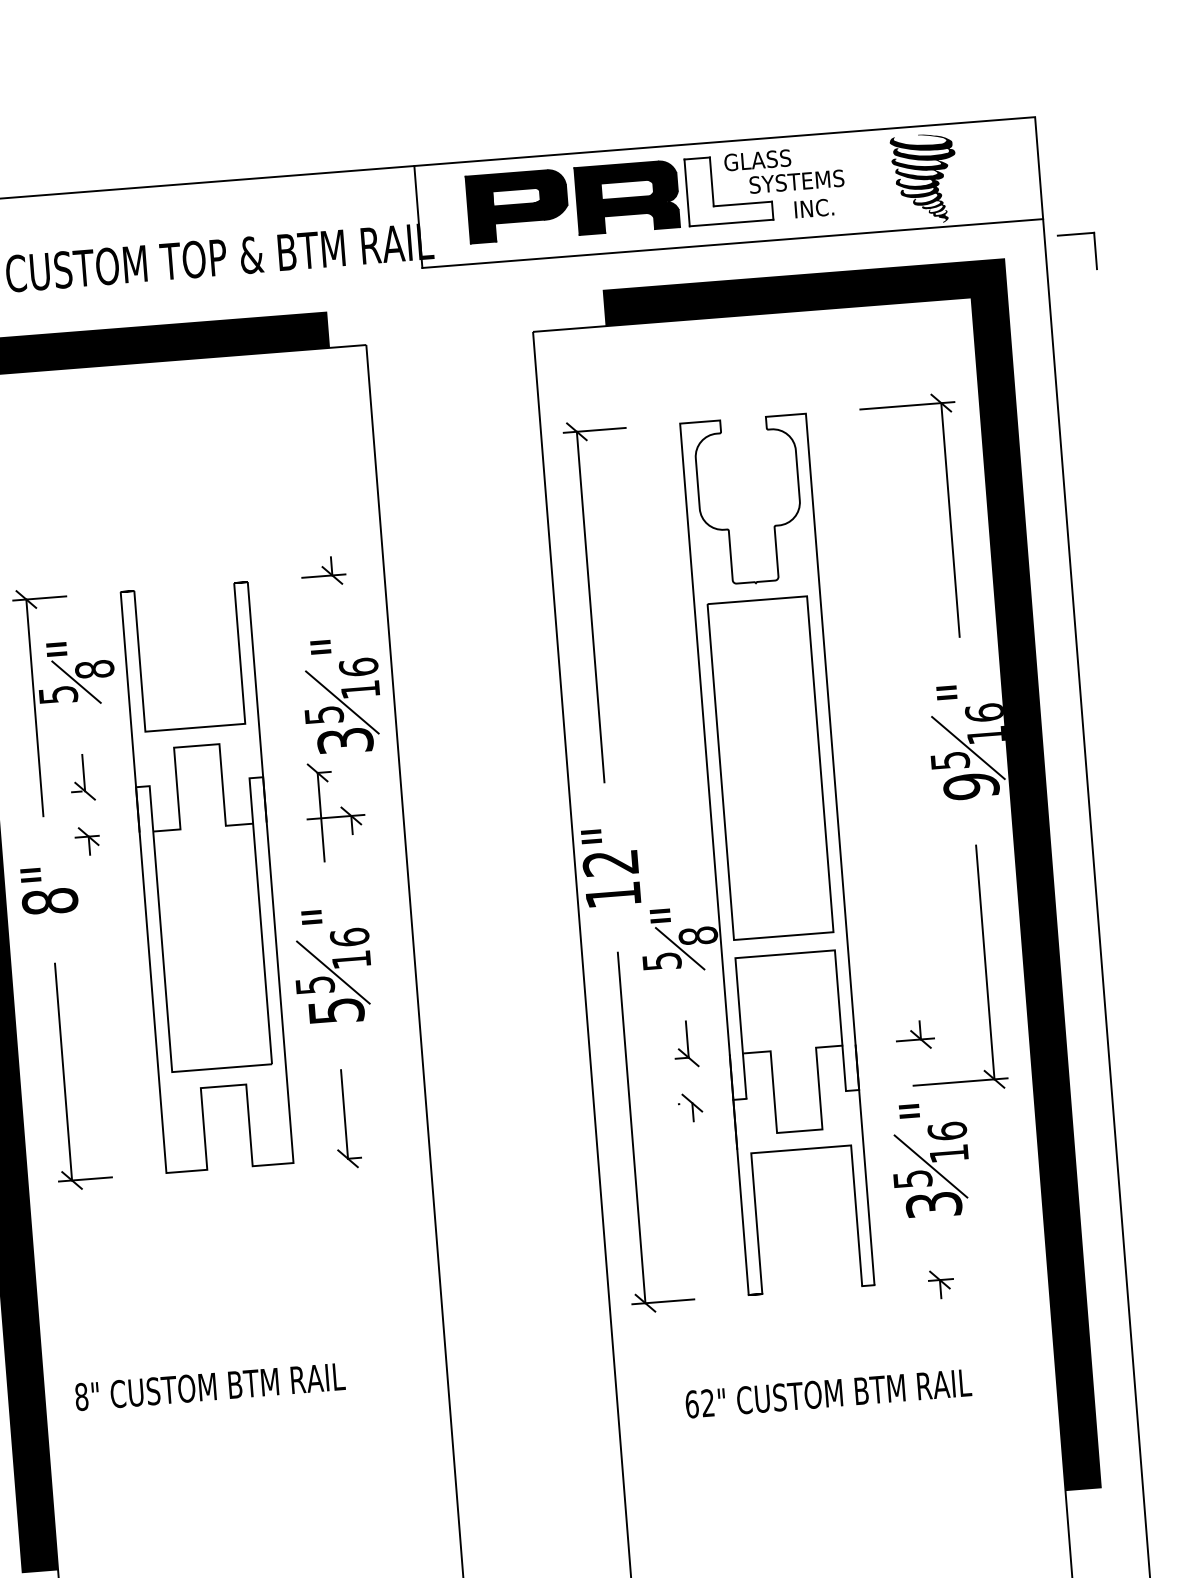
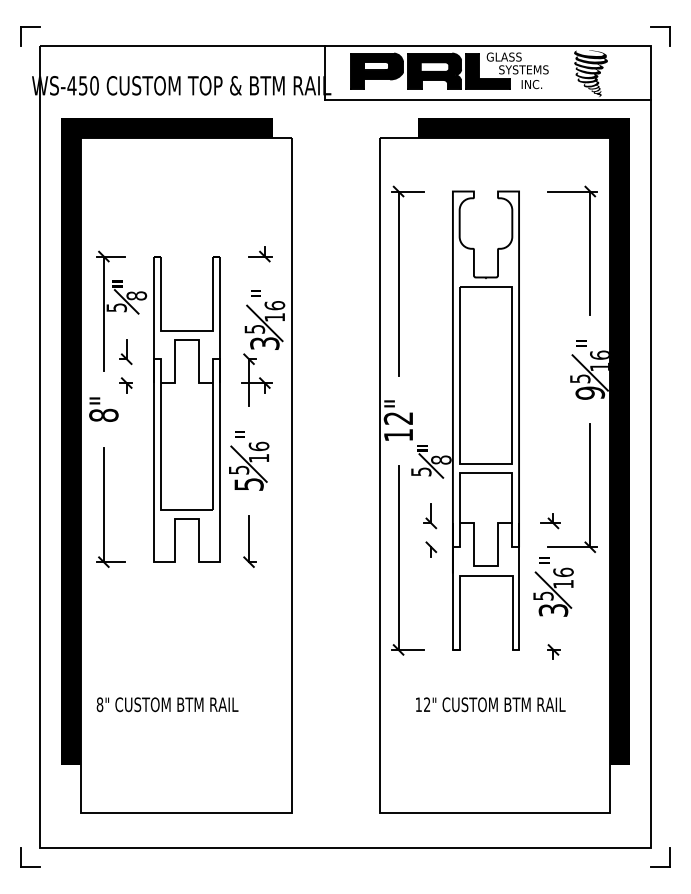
fill: (729, 188) -> (488, 70), added
part: (1075, 235) -> (660, 27), moved
text: (209, 1386) -> (167, 704), moved
text: (691, 1404) -> (418, 704), 62" -> 12"

